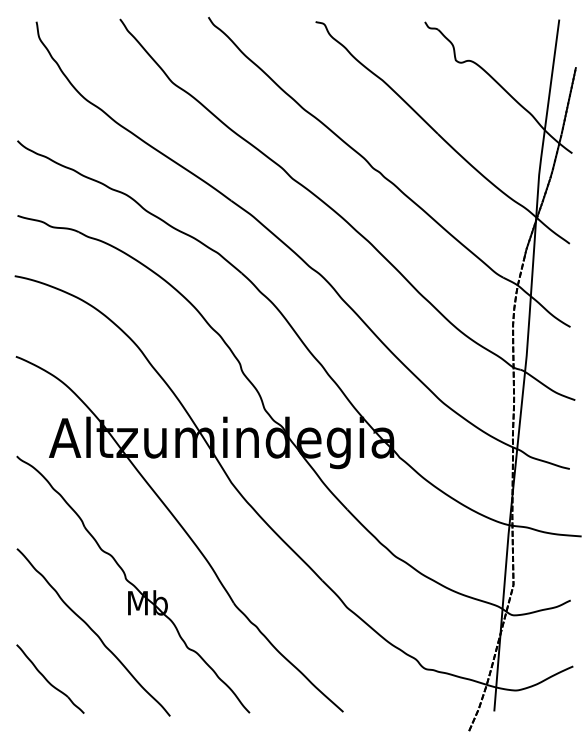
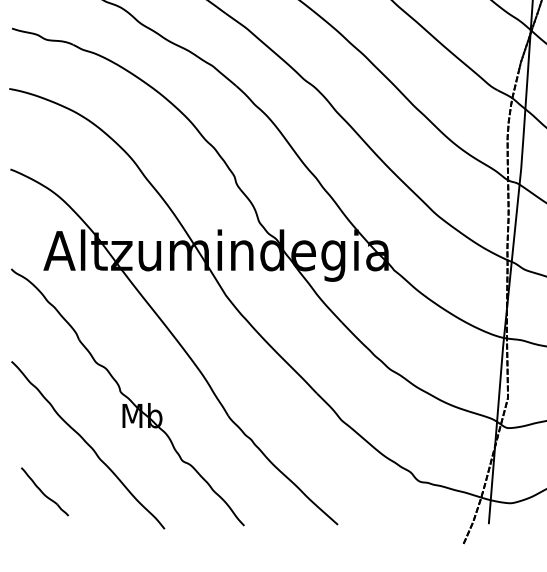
part: (50, 678) -> (45, 491), size x0.7

